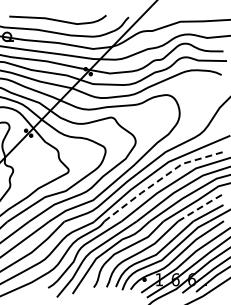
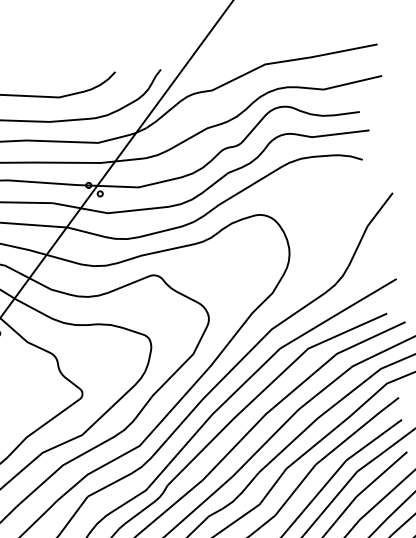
line: (160, 179) -> (268, 385), dashed -> solid
line: (202, 206) -> (360, 428), dashed -> solid

